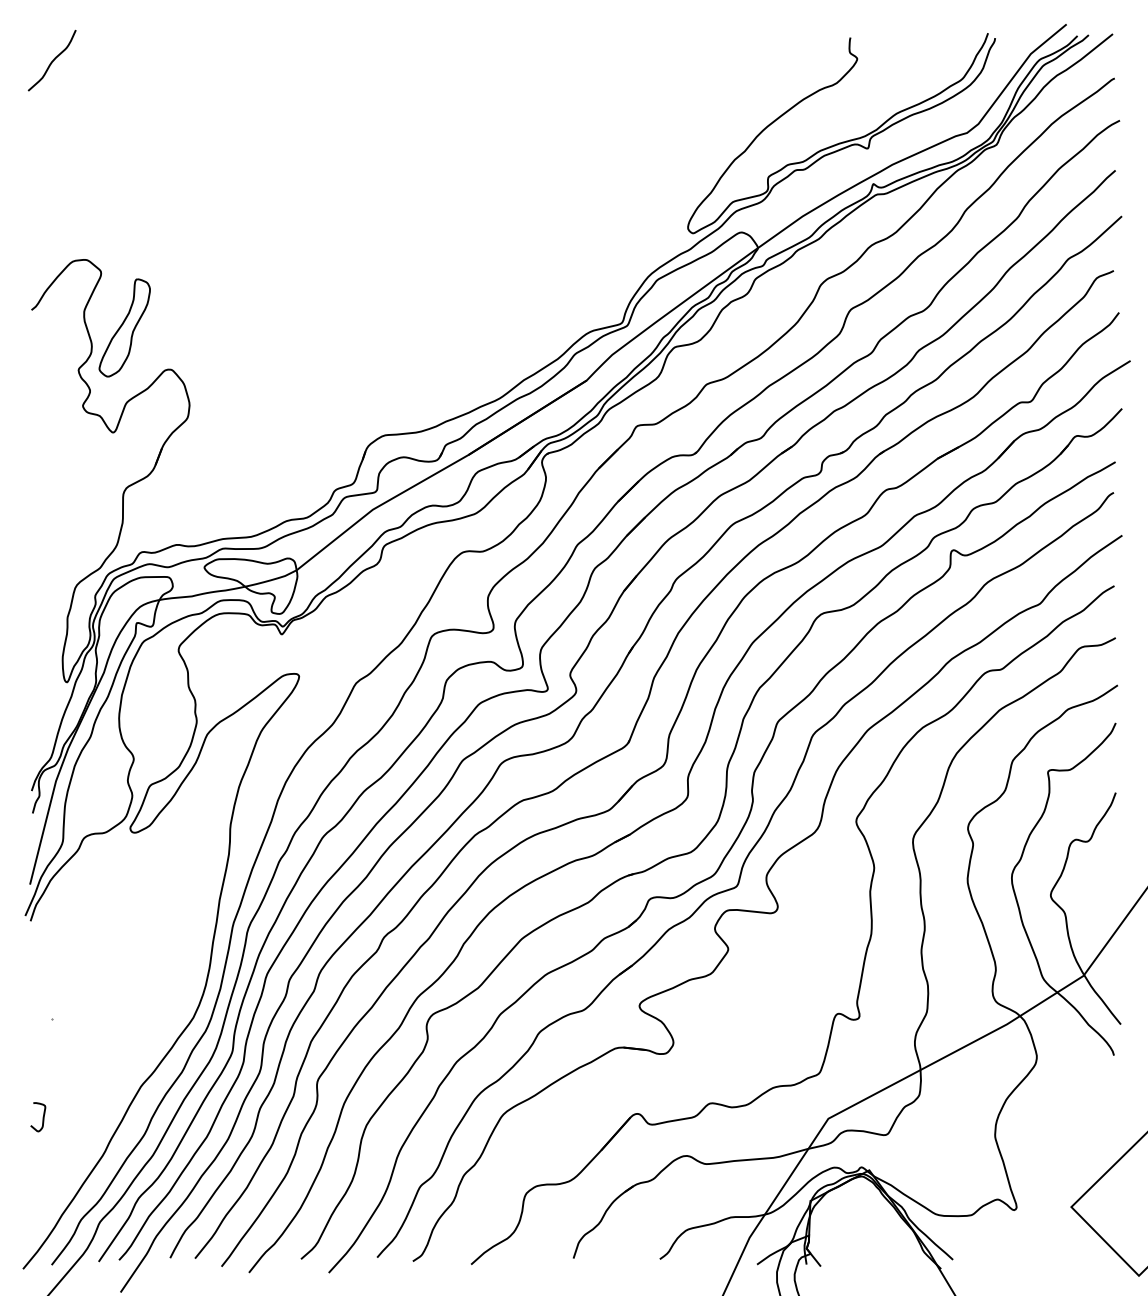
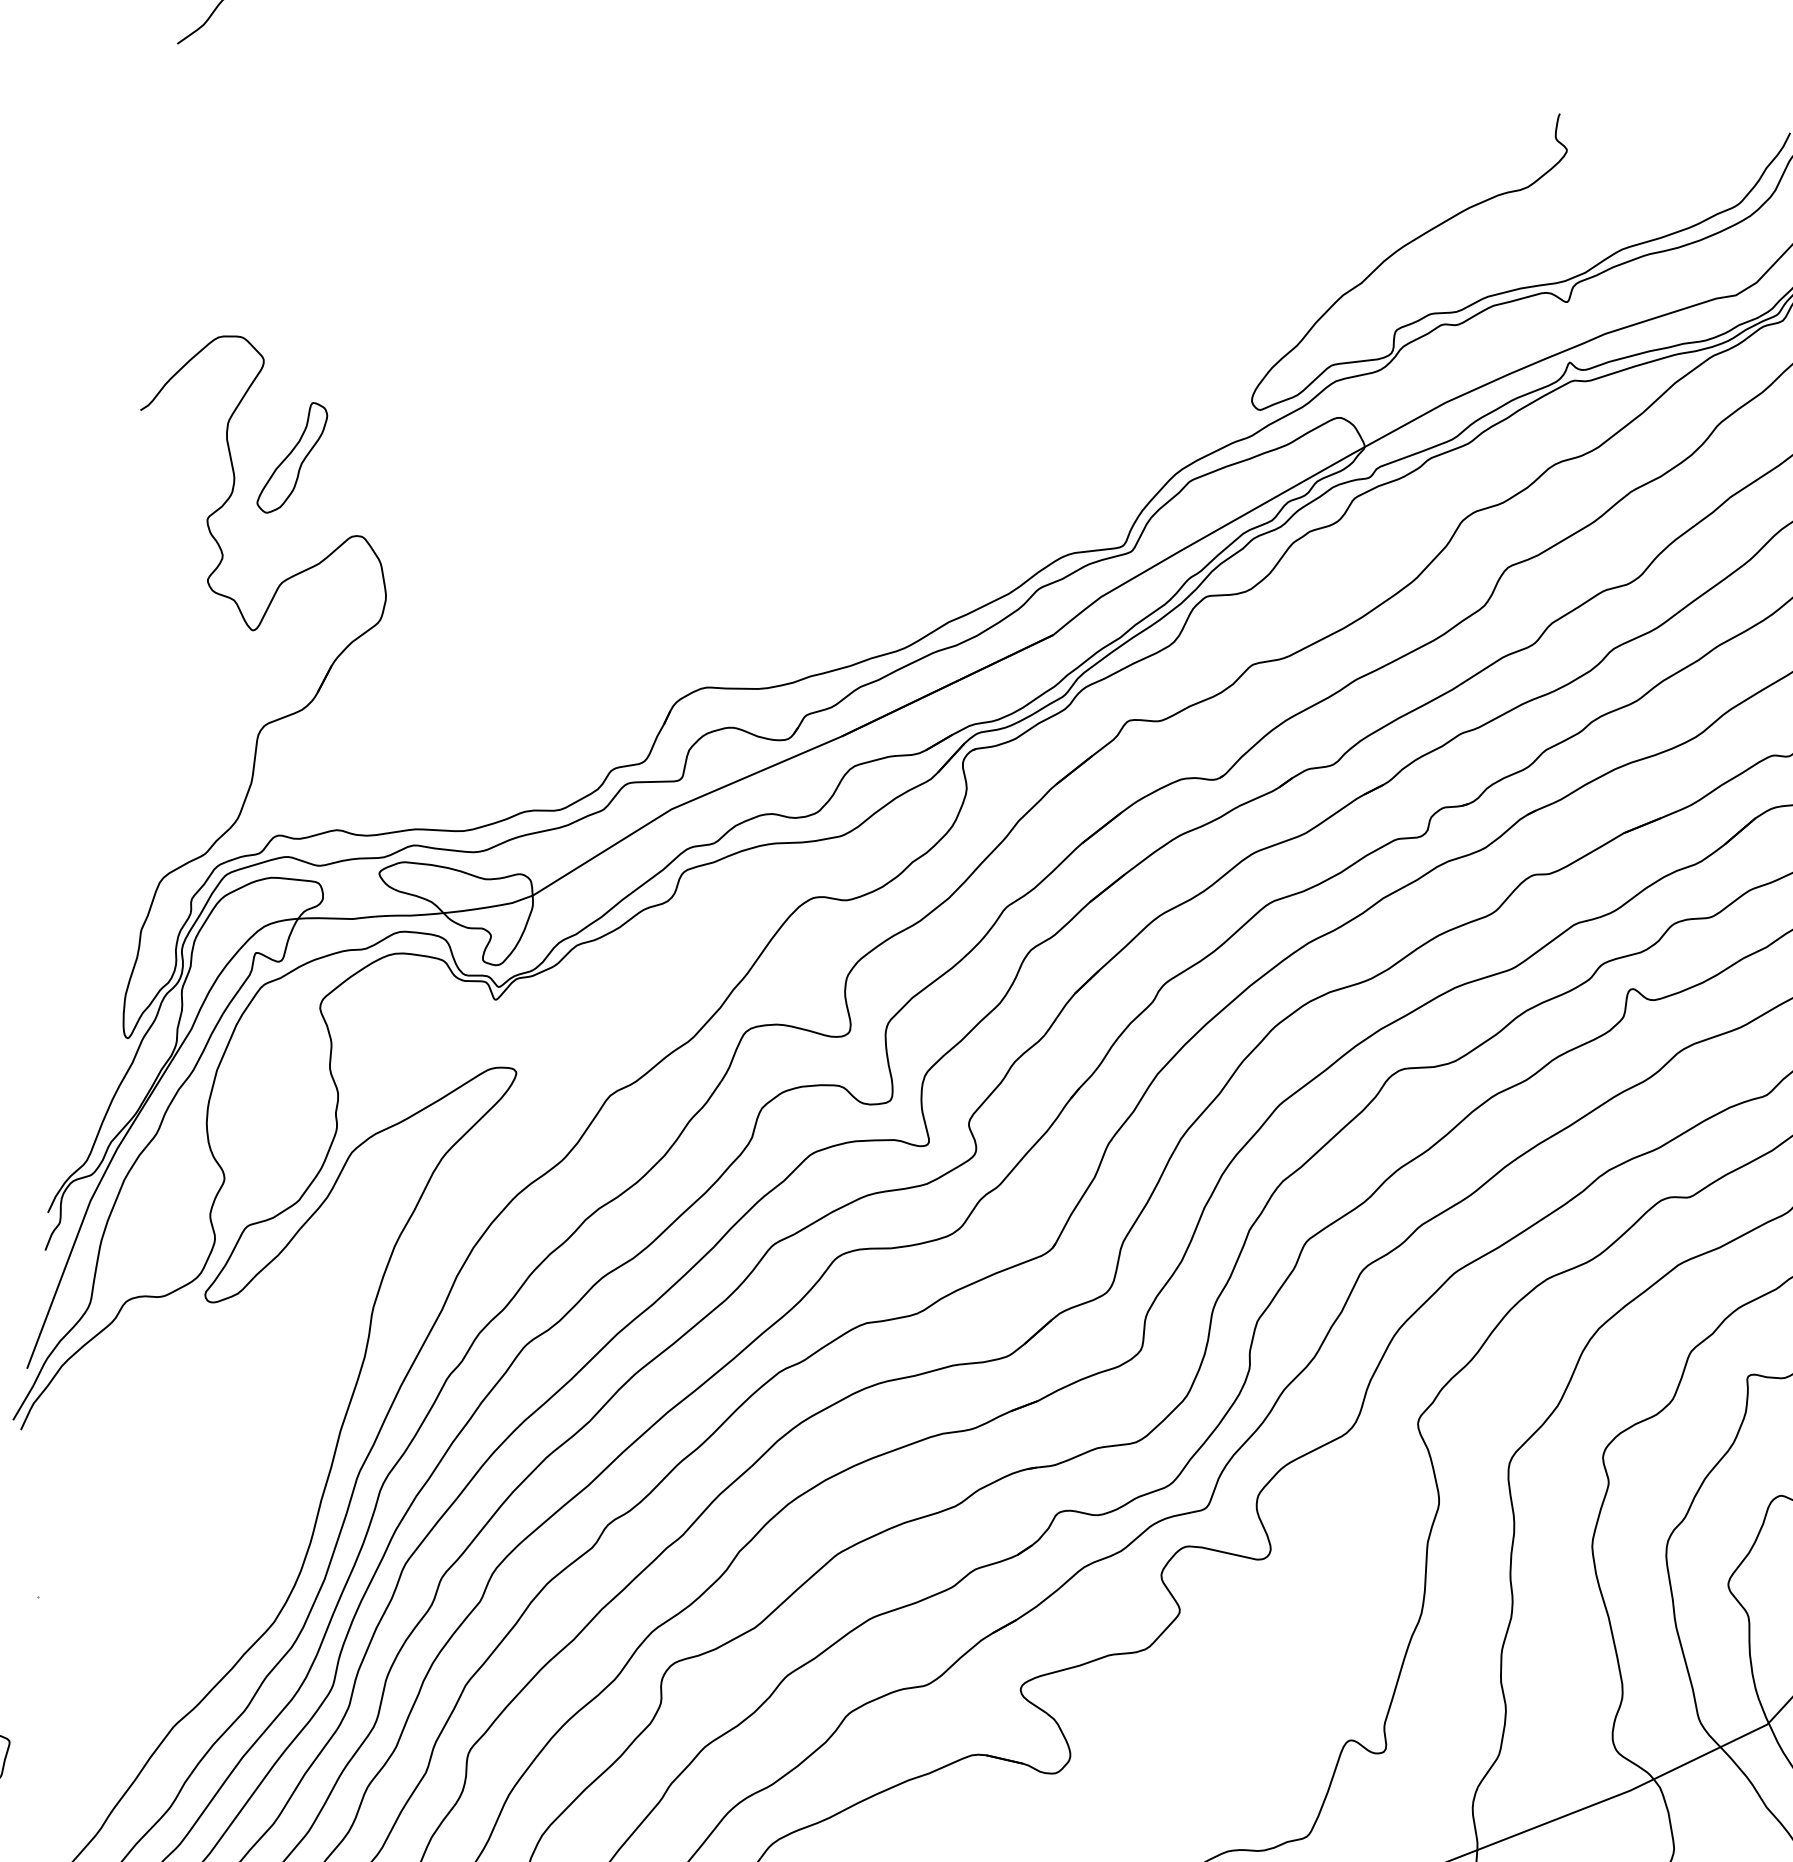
part: (124, 327) -> (292, 457), size x0.7

